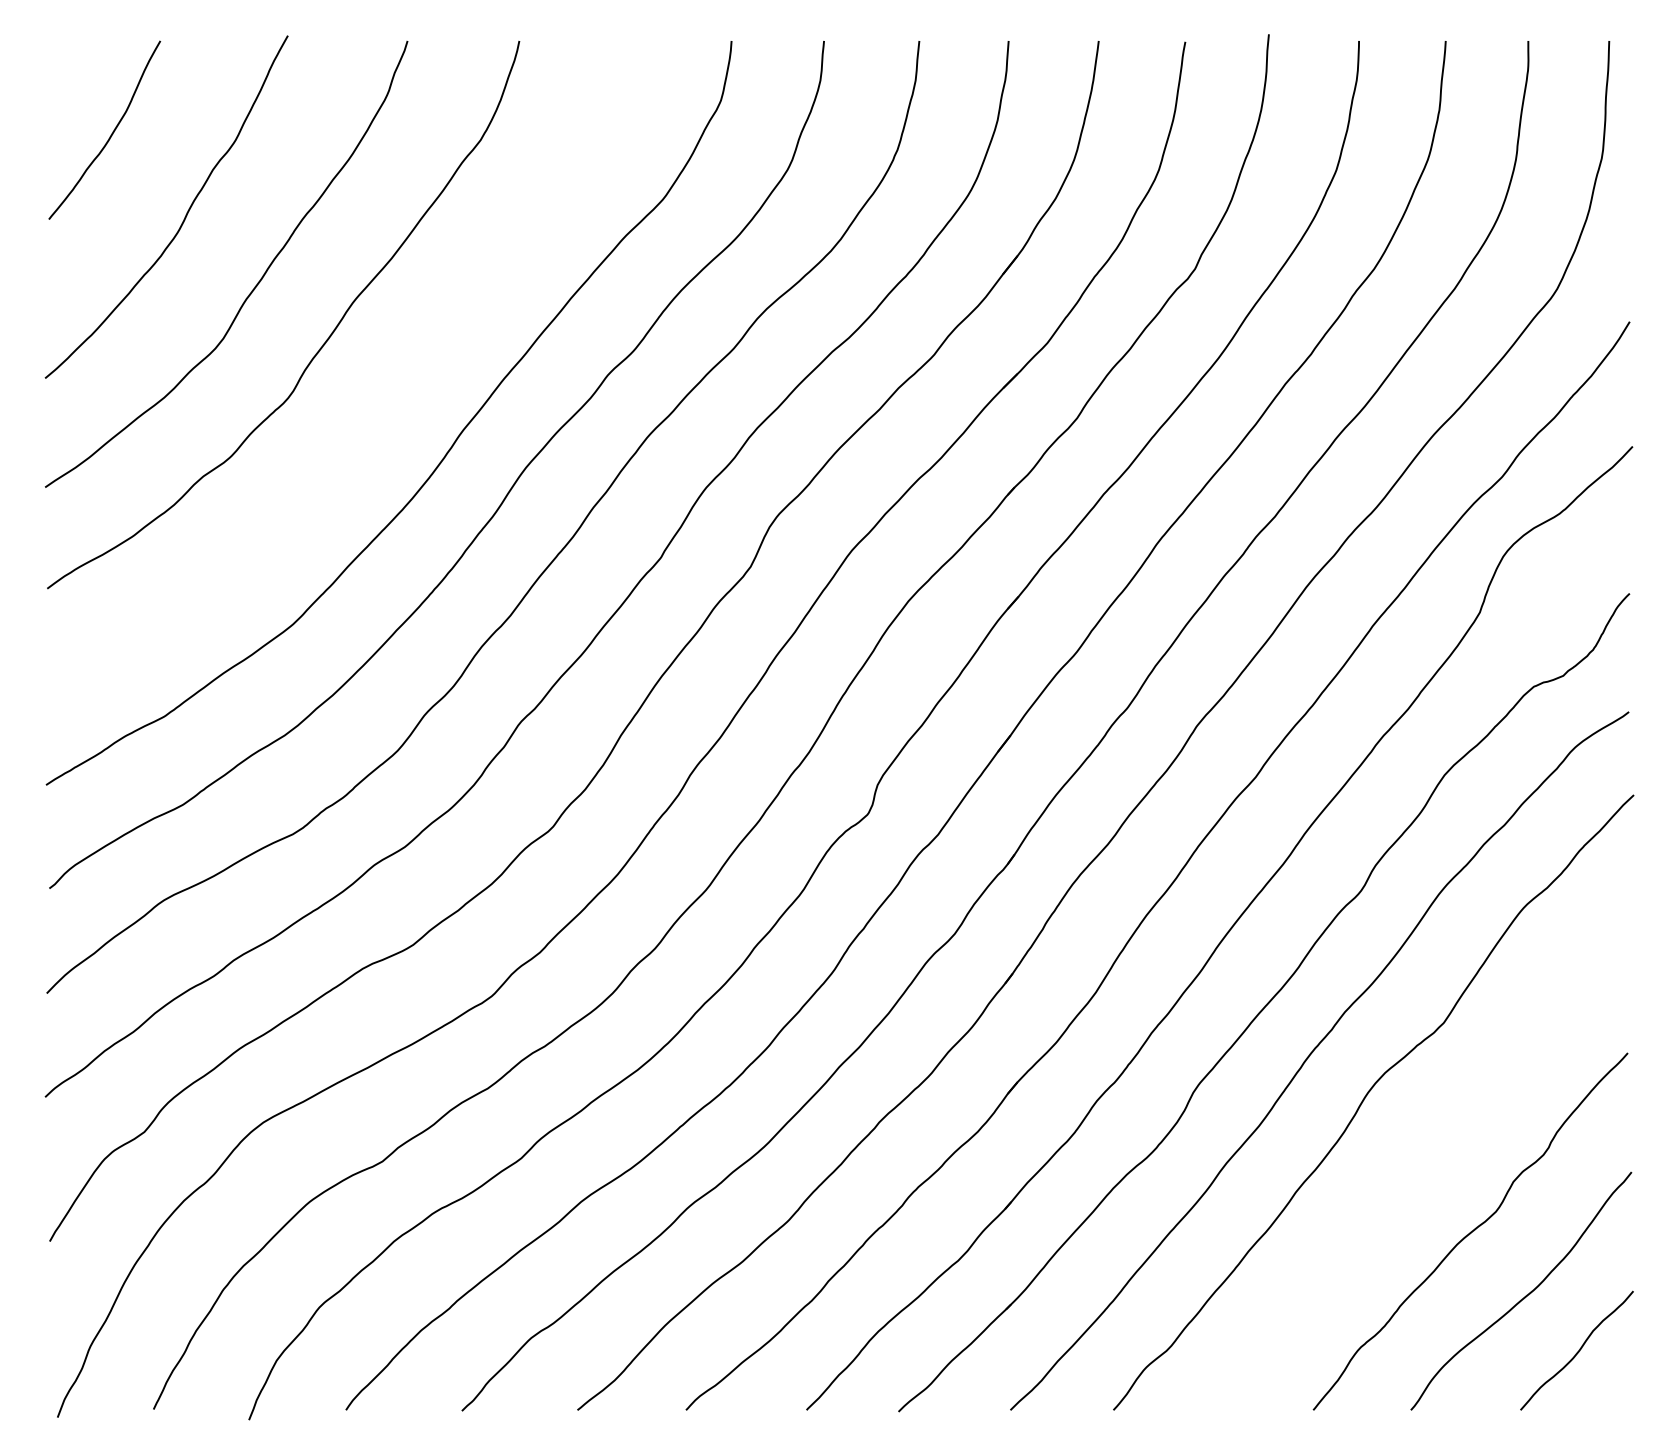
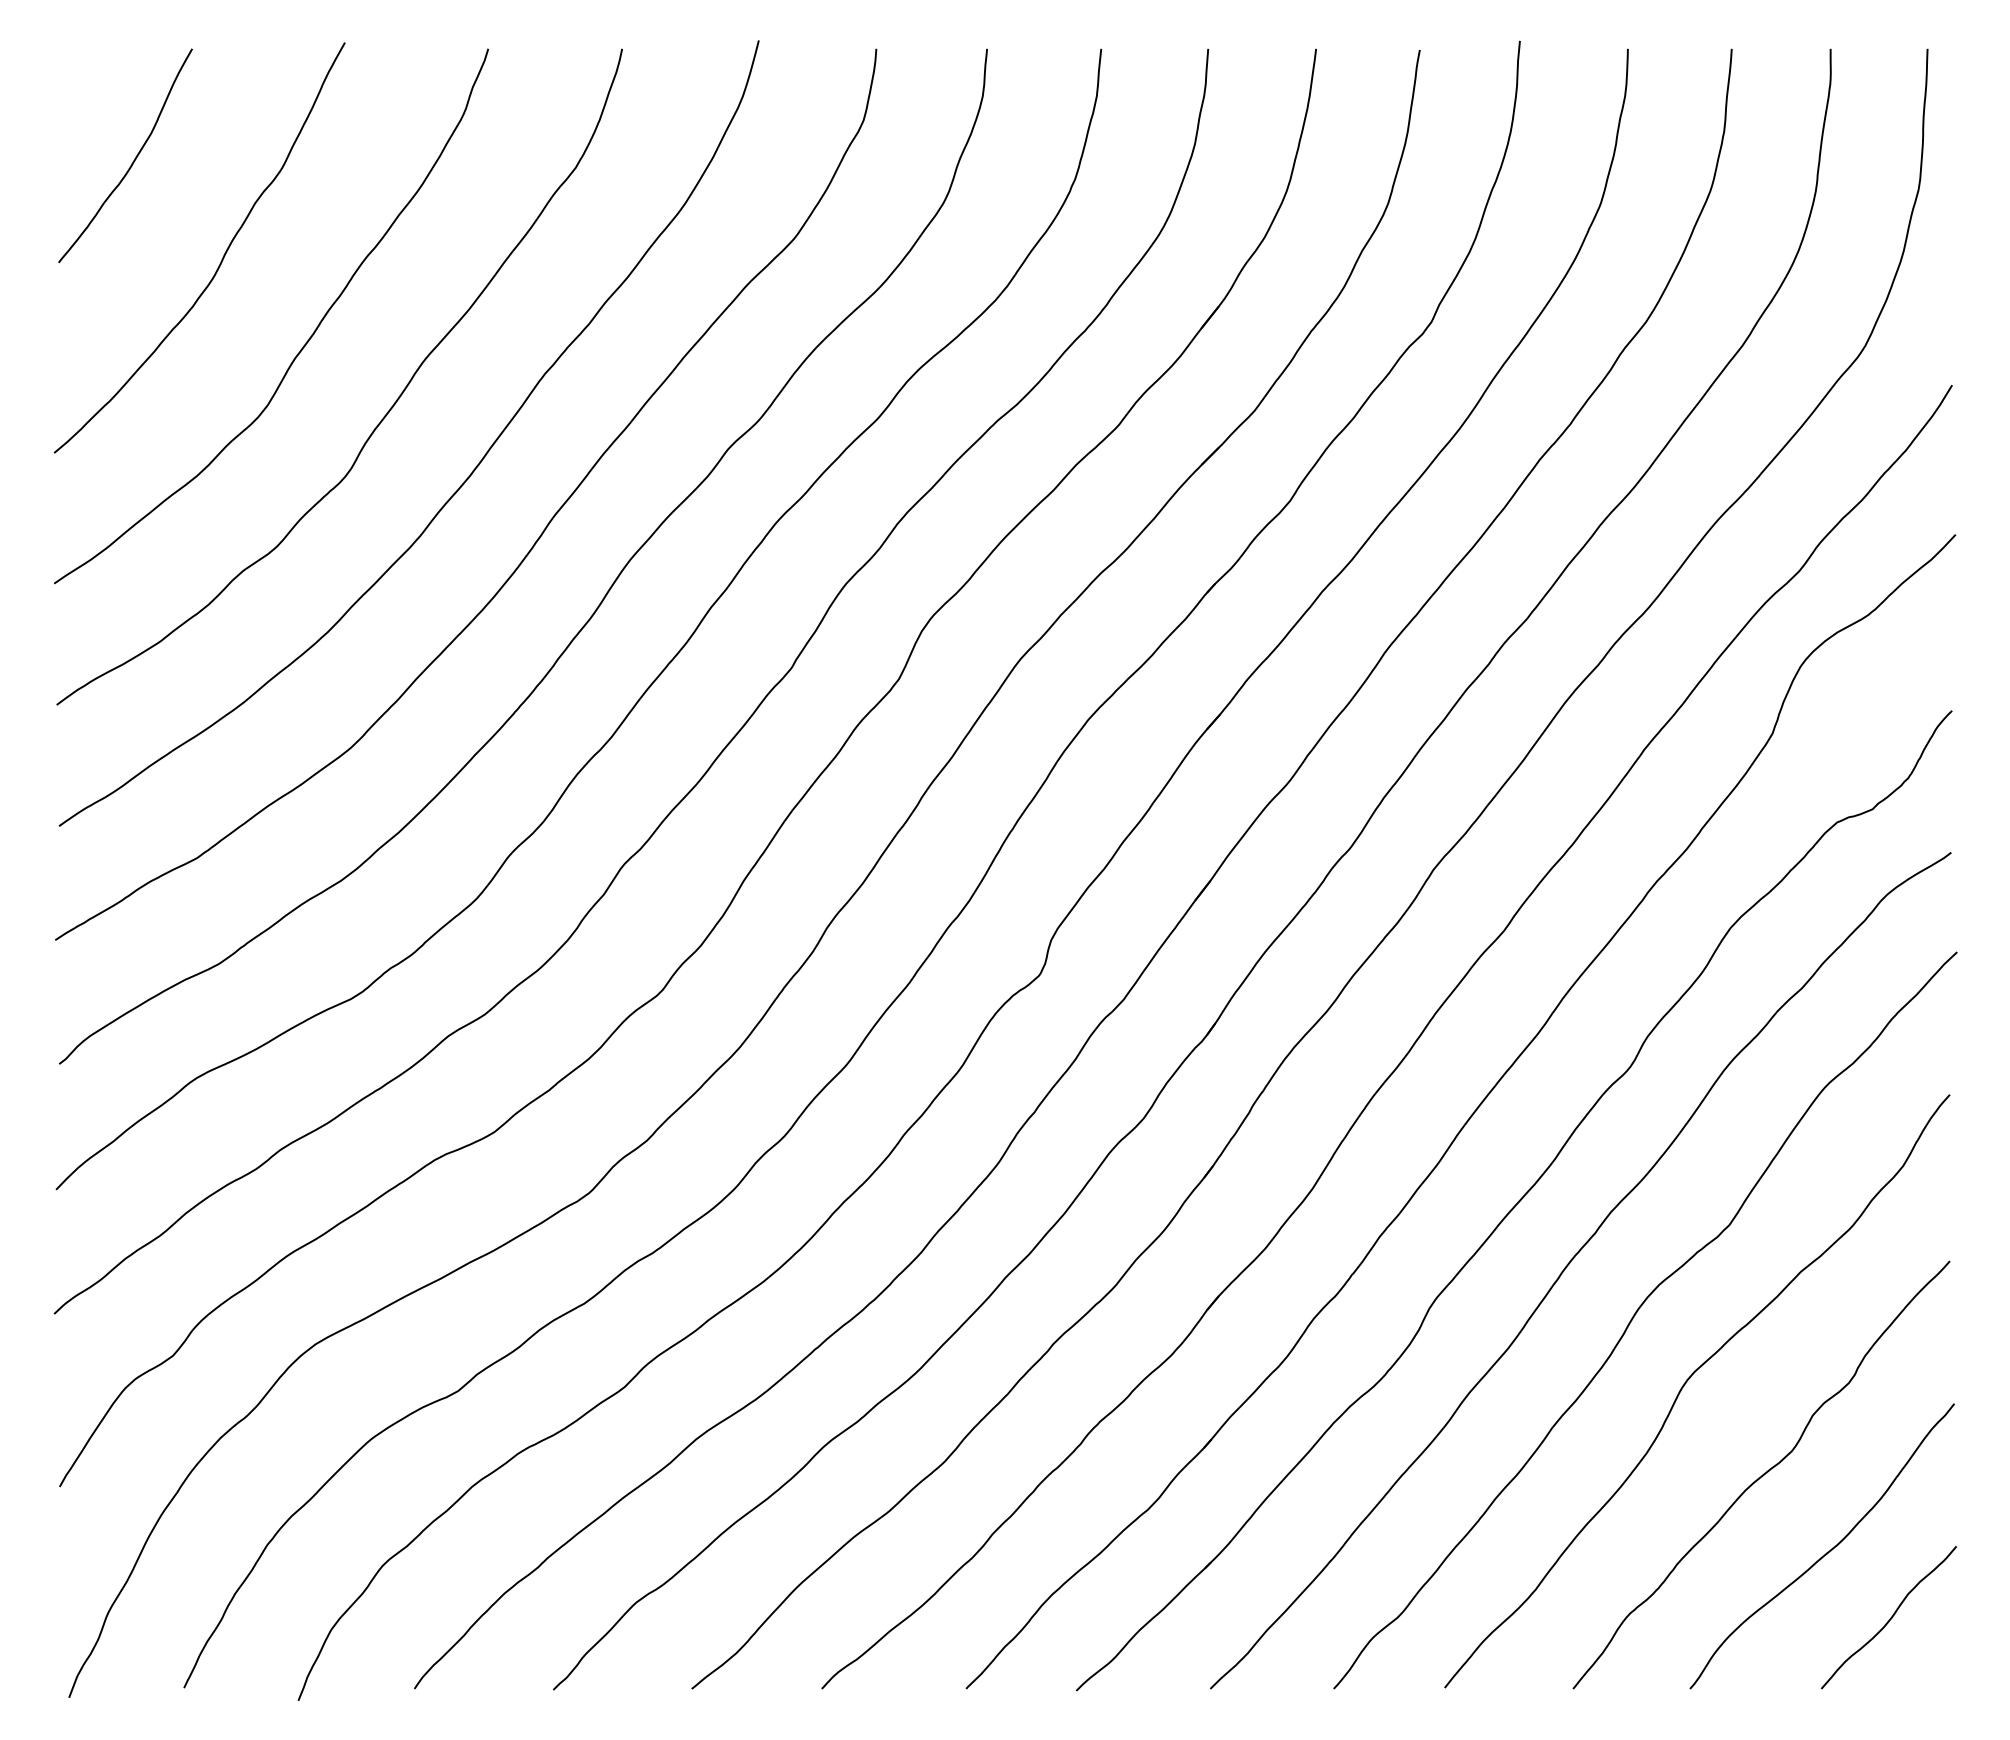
curve: (387, 401) -> (464, 480), added
curve: (1407, 1155) -> (1686, 1383), added

